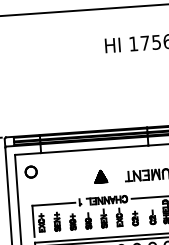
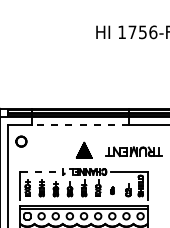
line: (95, 149) -> (80, 125), solid -> dashed
part: (100, 175) -> (83, 149), size x1.4
line: (54, 204) -> (40, 172), solid -> dashed
part: (135, 218) -> (112, 190), size x0.6

